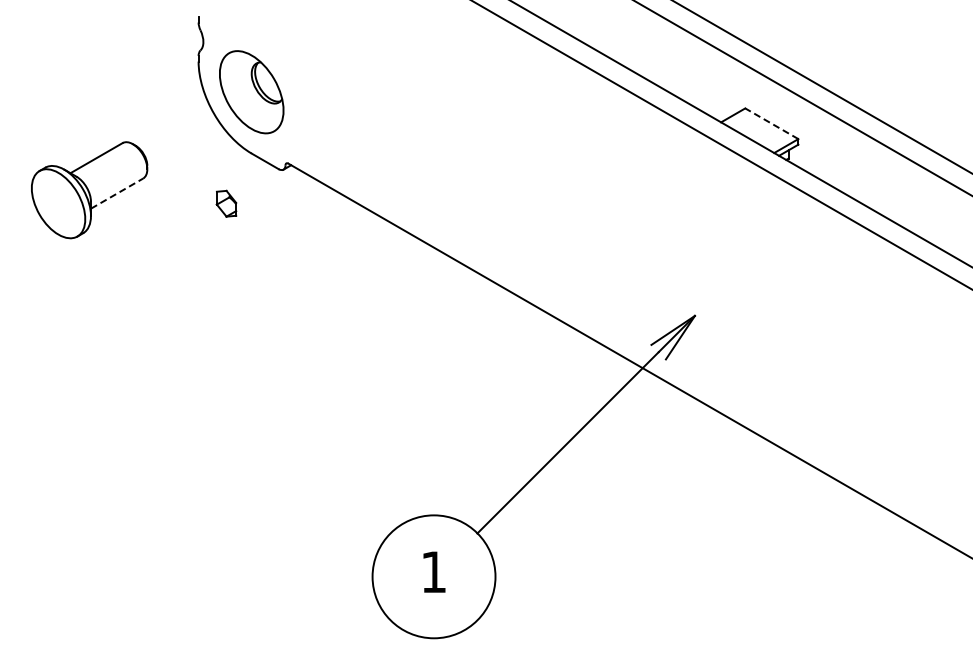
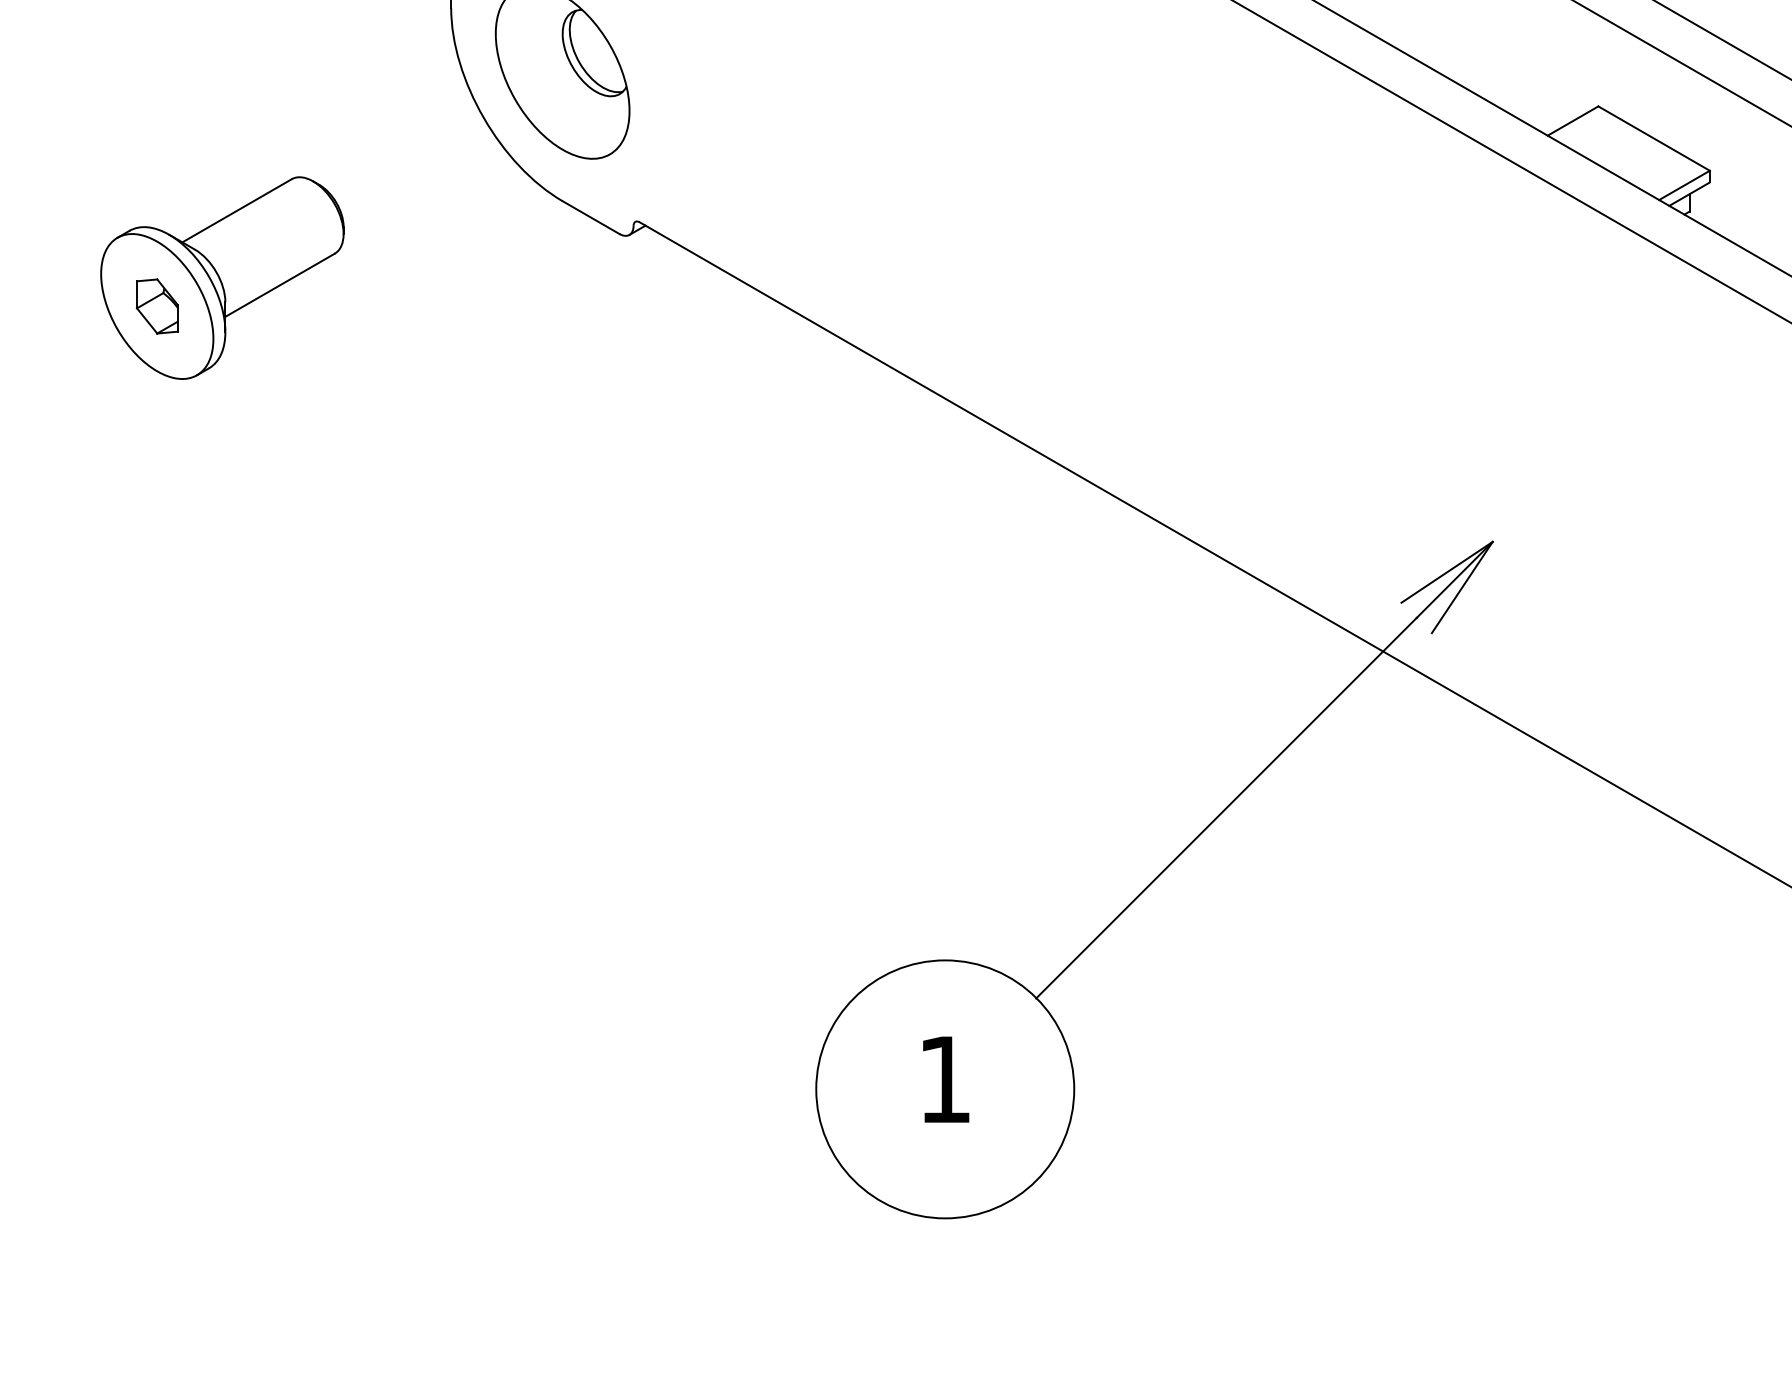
line: (771, 123) -> (1653, 138), dashed -> solid
line: (117, 193) -> (280, 284), dashed -> solid
part: (226, 203) -> (157, 305), moved

